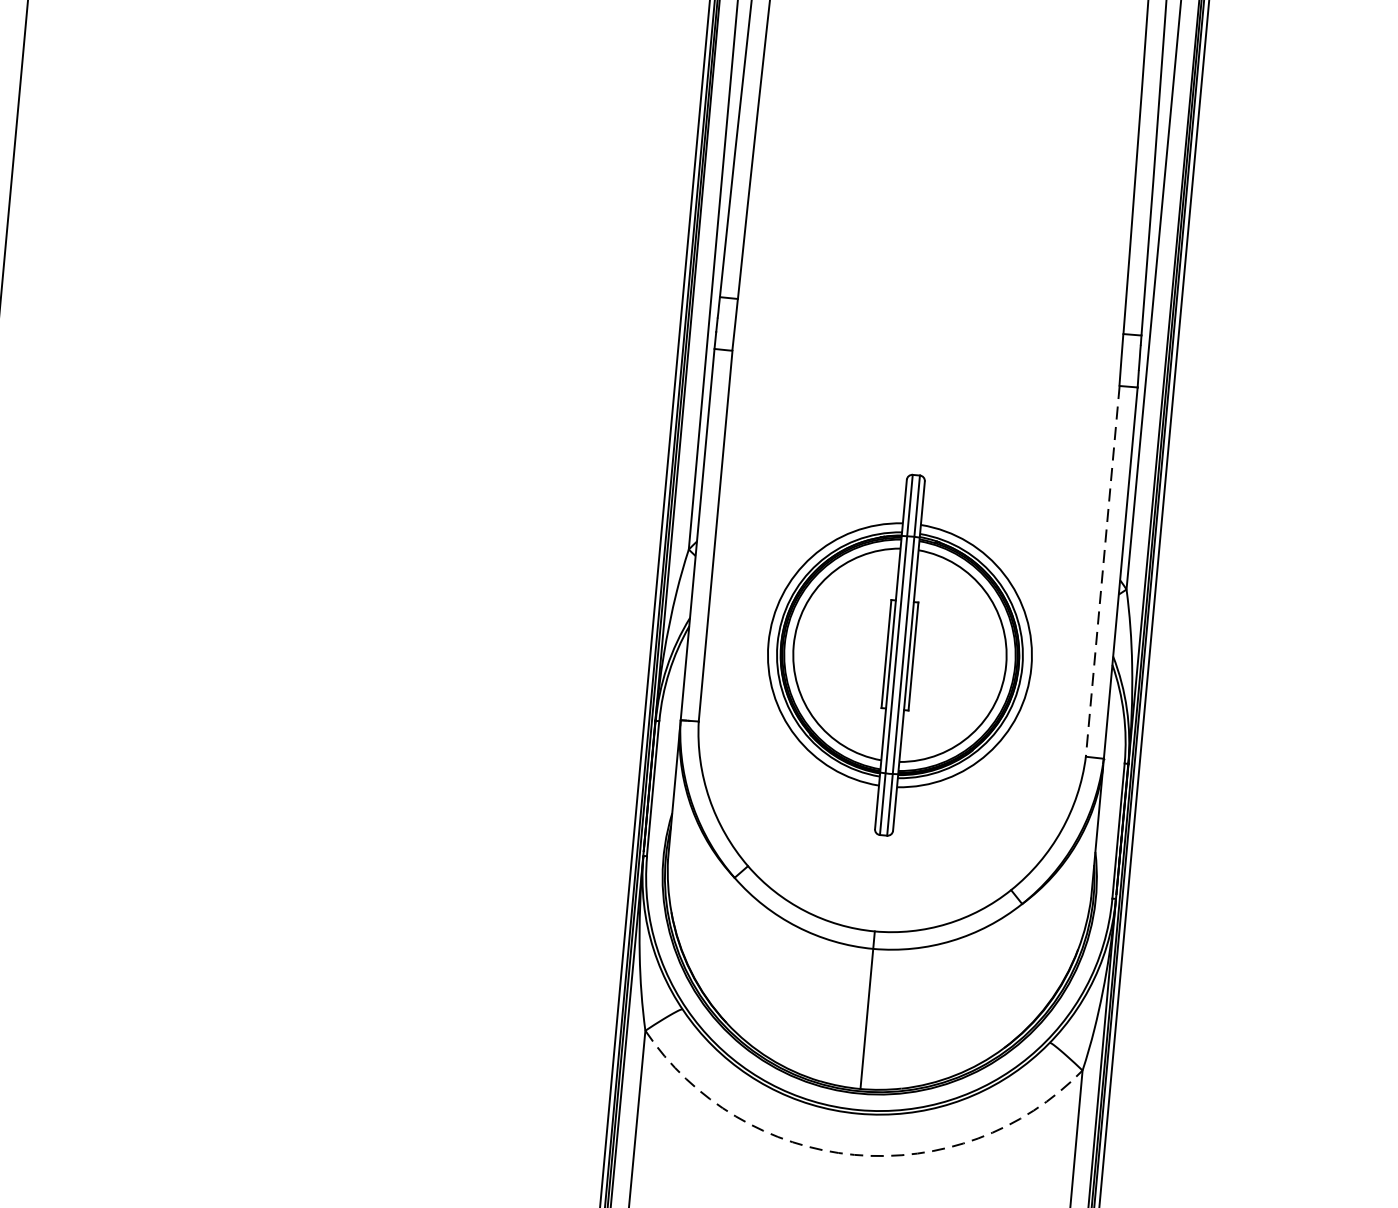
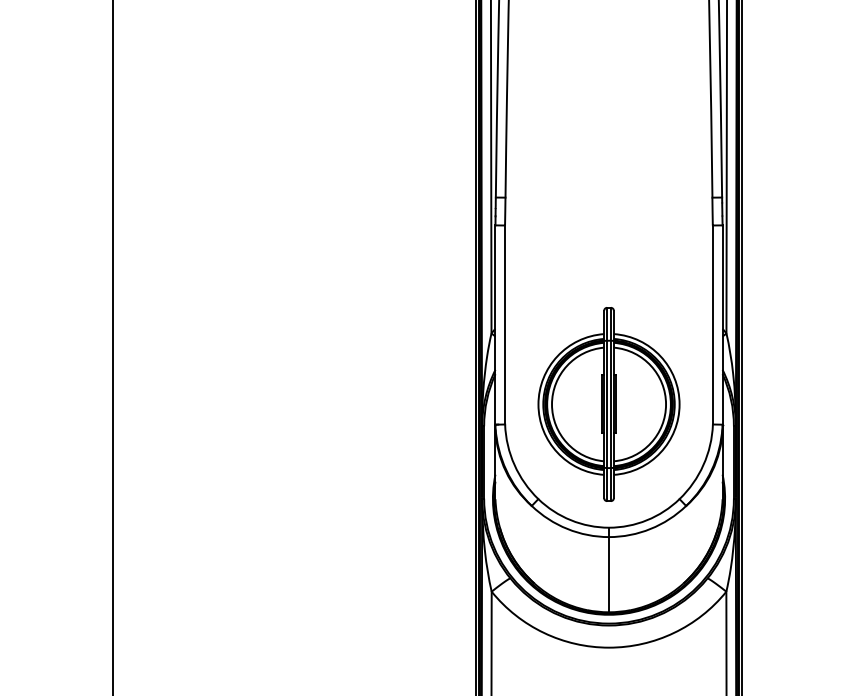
line: (1102, 570) -> (712, 324), dashed -> solid
part: (898, 655) -> (608, 404), moved
arc: (855, 1154) -> (609, 647), dashed -> solid

